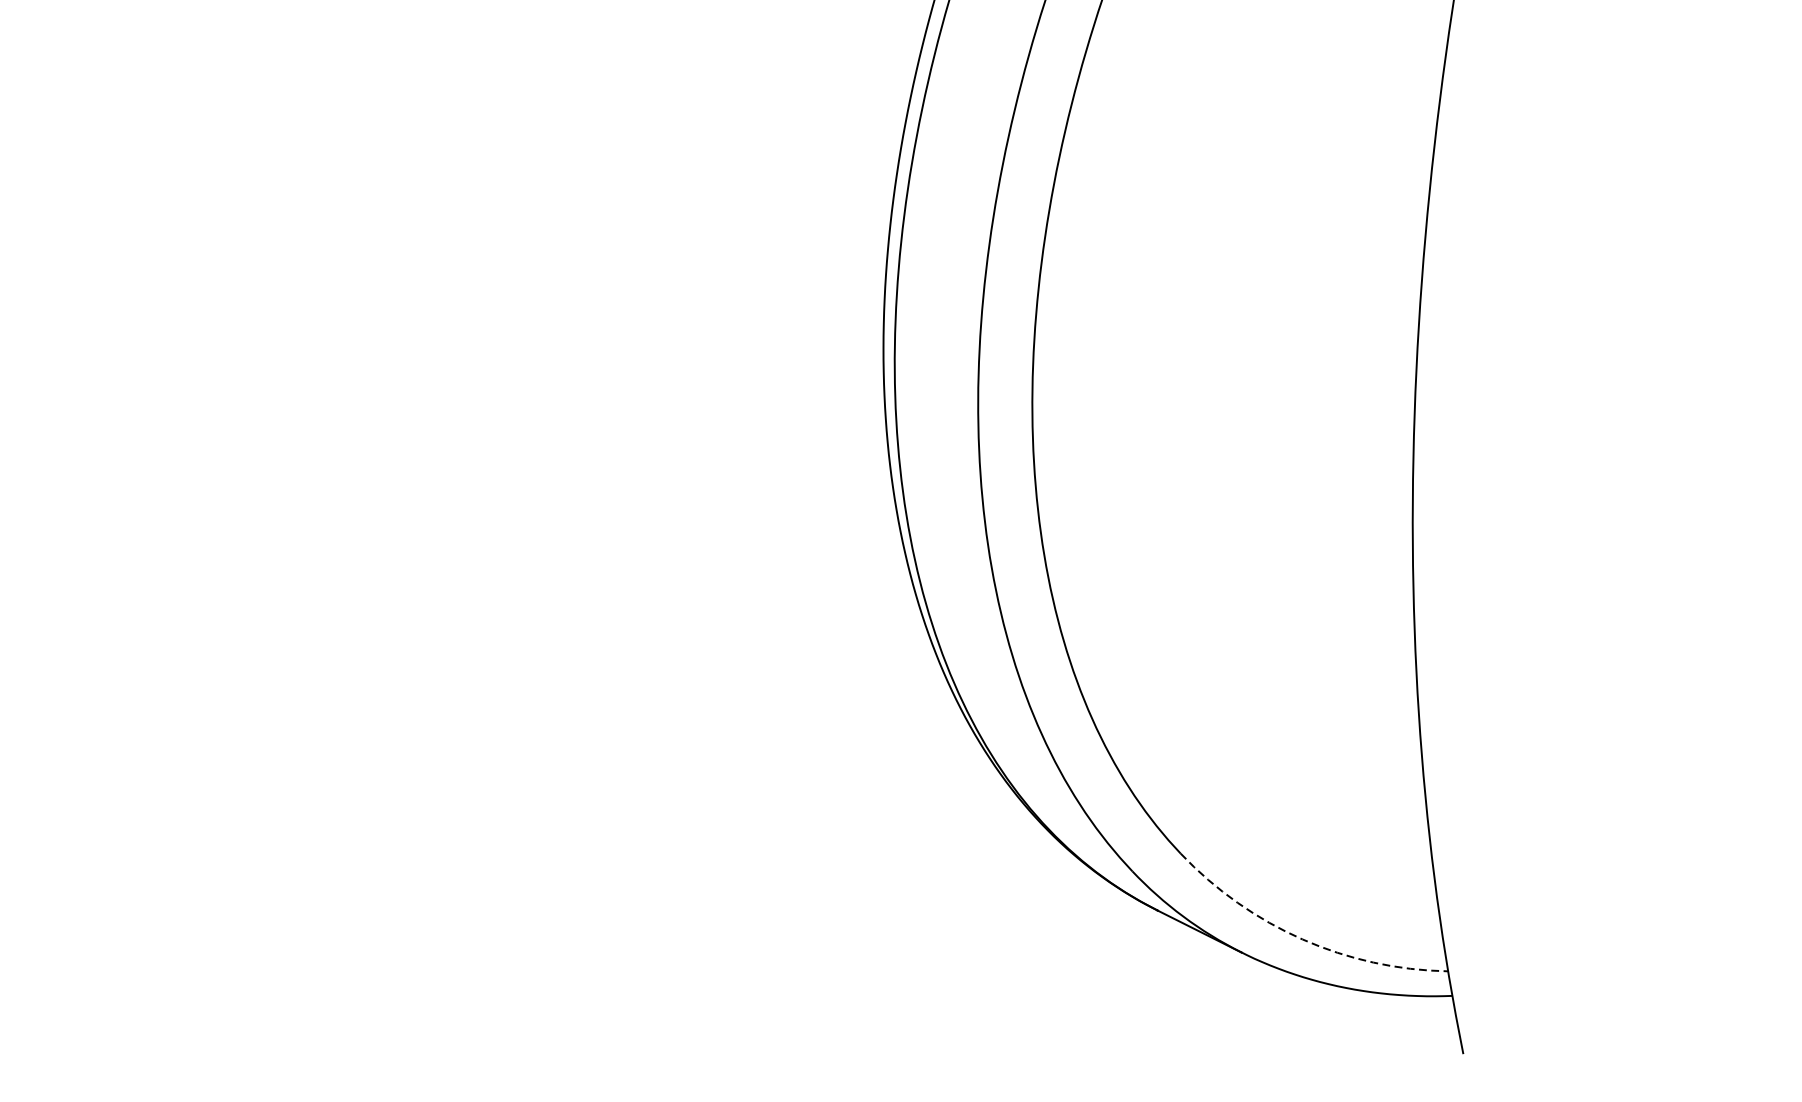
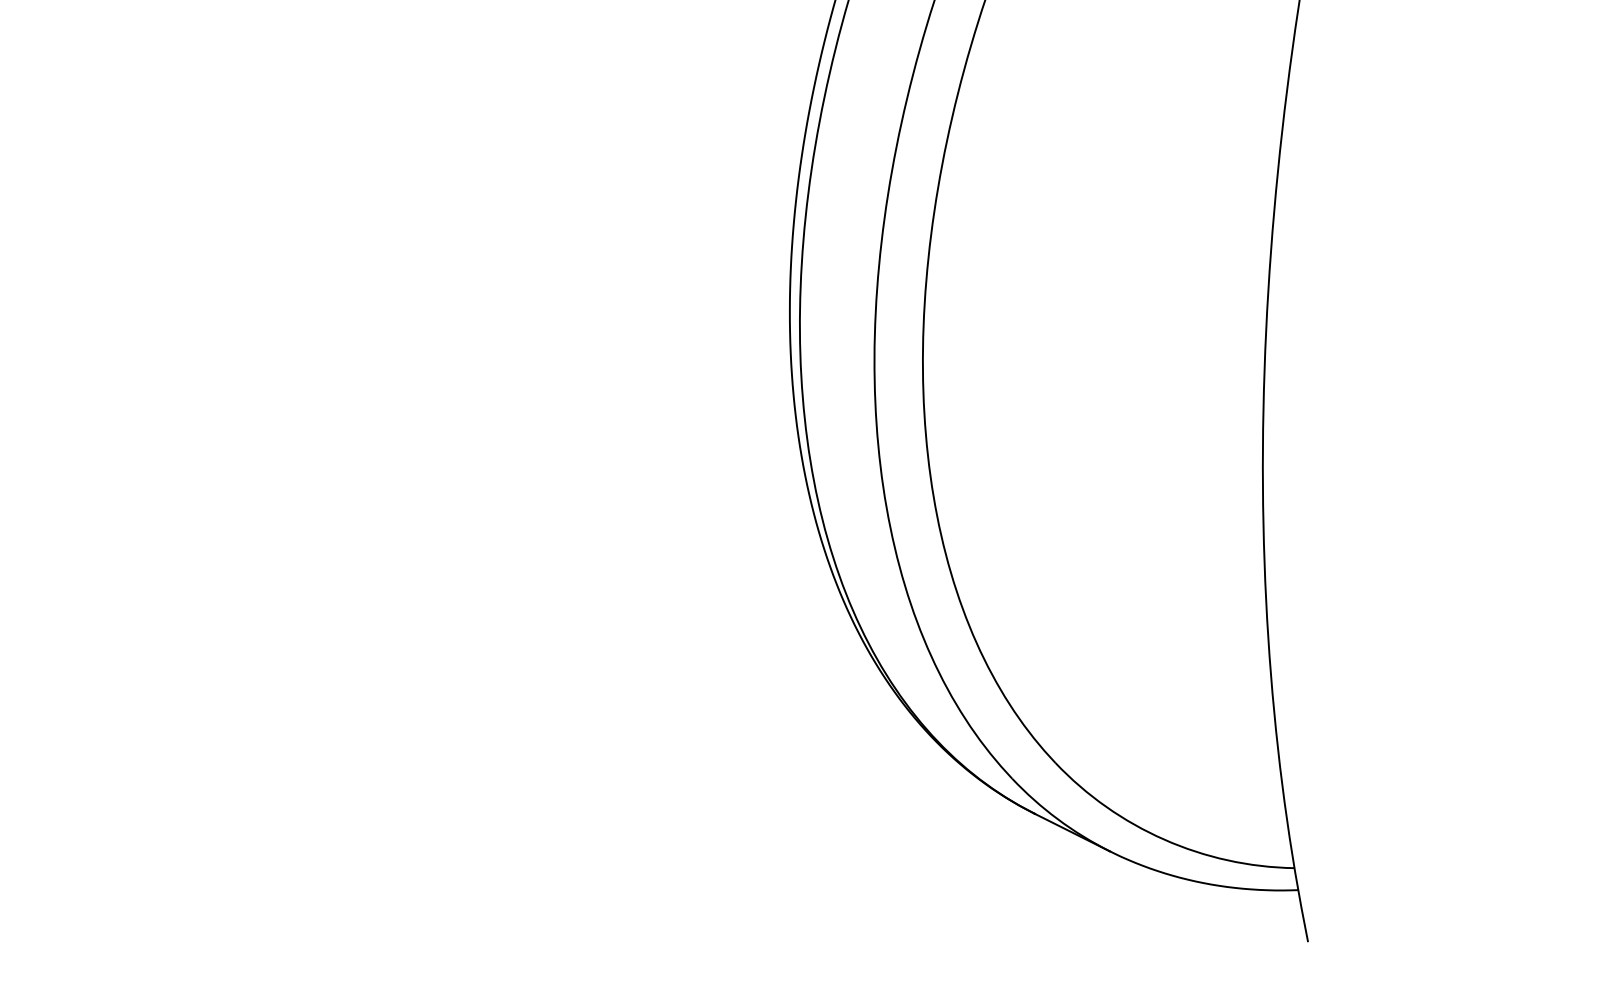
arc: (1302, 939) -> (1164, 839), dashed -> solid

